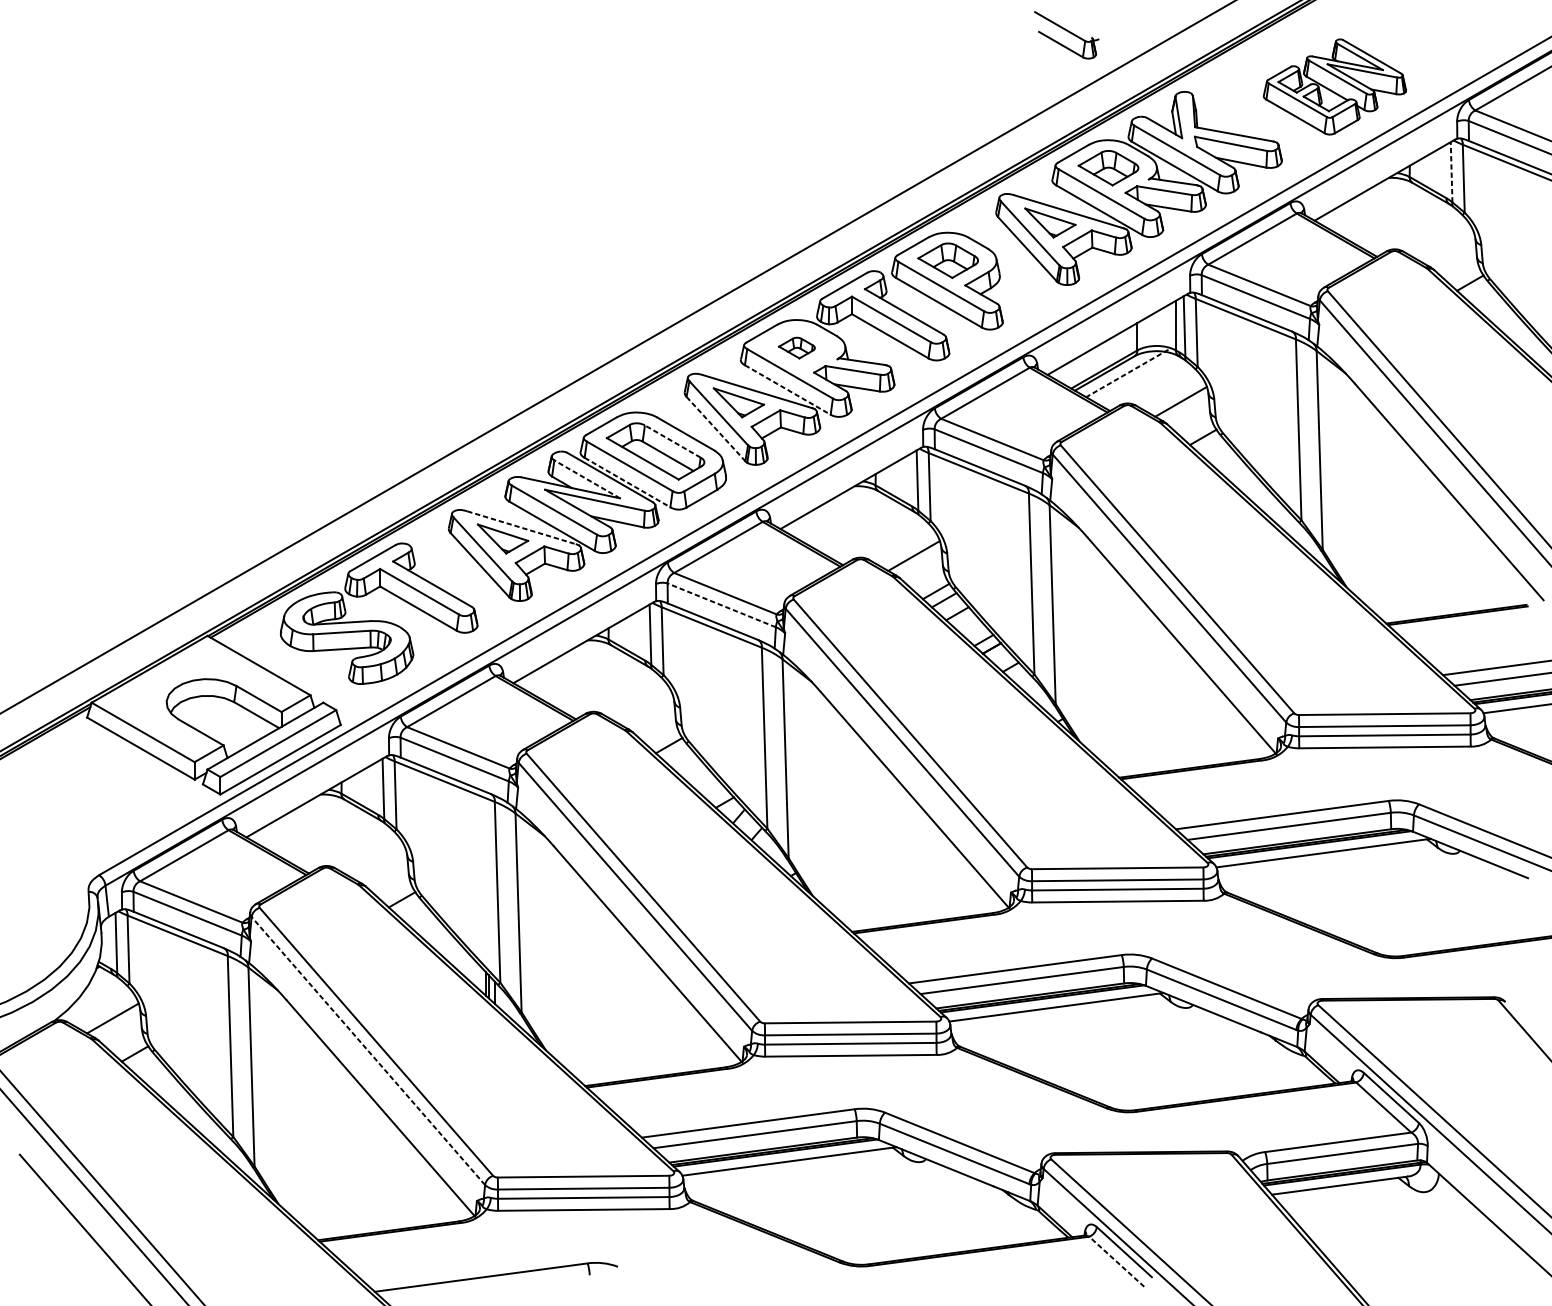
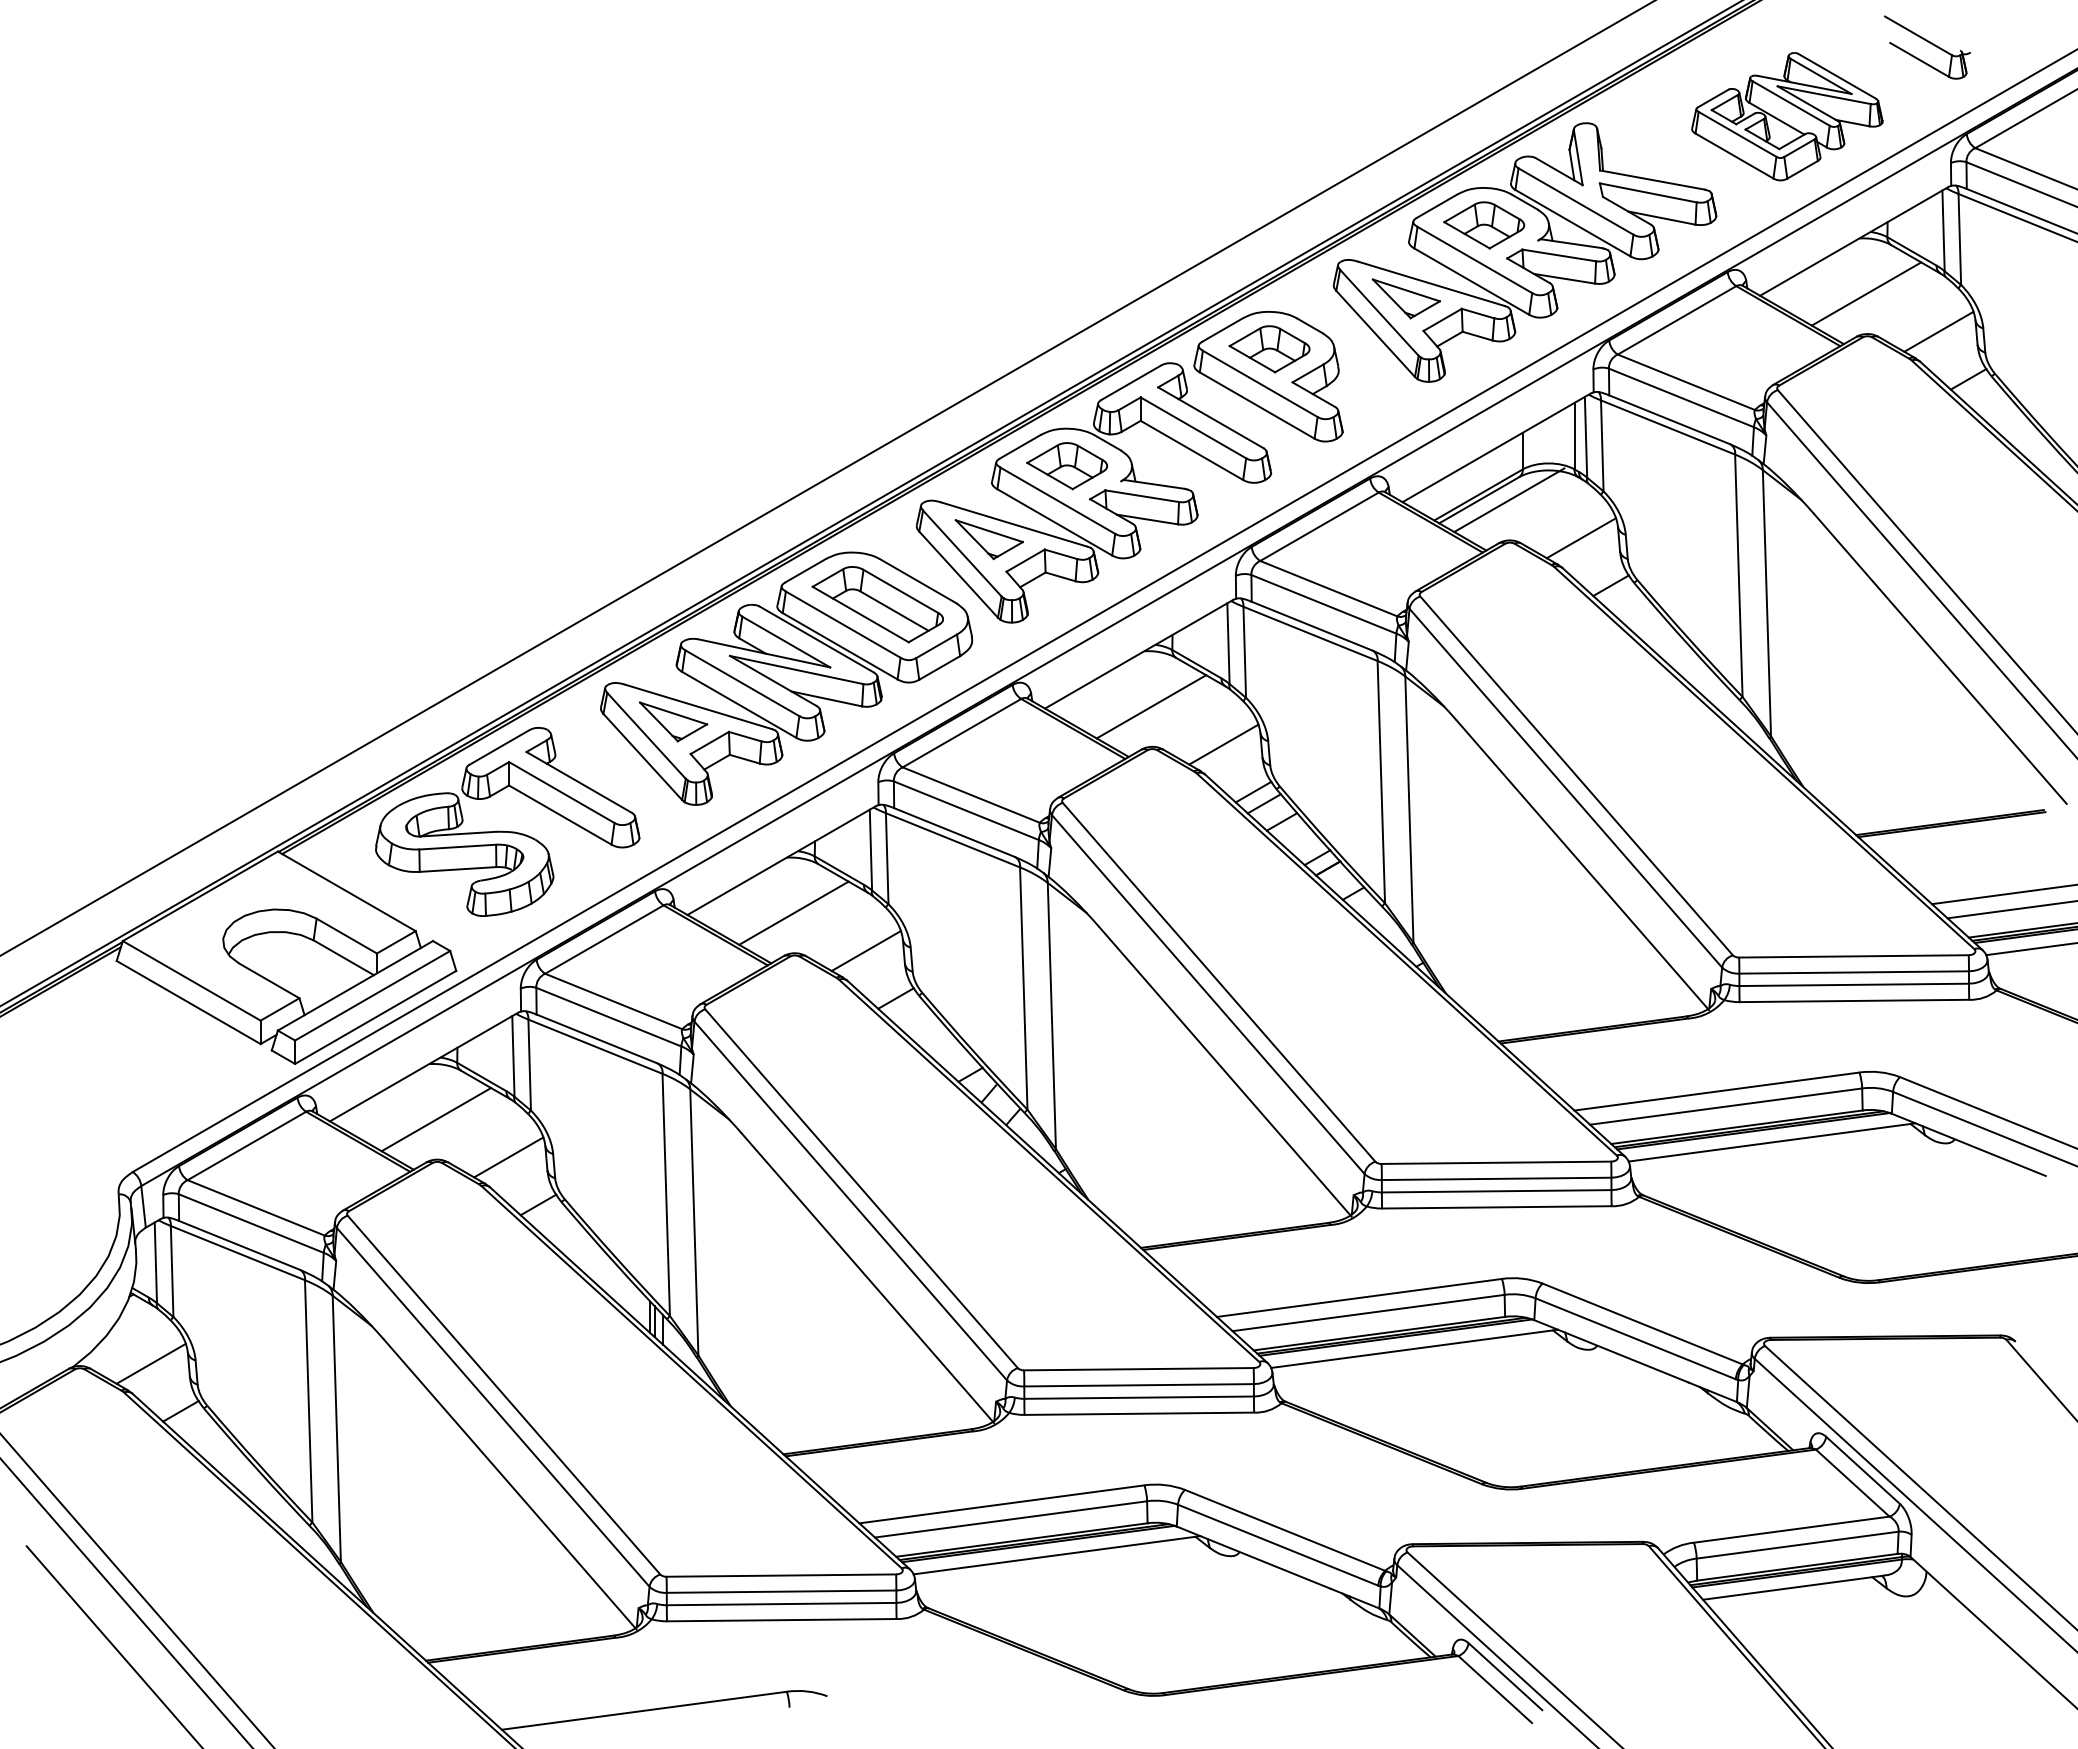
part: (1066, 35) -> (1926, 47), moved
line: (1451, 171) -> (1943, 230), dashed -> solid
line: (1394, 219) -> (1866, 293), added
line: (1447, 247) -> (1938, 331), added
part: (796, 348) -> (1066, 466), size x1.67
line: (1127, 373) -> (1509, 500), dashed -> solid
line: (788, 390) -> (1055, 522), dashed -> solid
line: (715, 429) -> (958, 575), dashed -> solid
line: (672, 441) -> (900, 591), dashed -> solid
line: (587, 479) -> (786, 642), dashed -> solid
line: (627, 482) -> (840, 646), dashed -> solid
line: (860, 527) -> (1151, 706), added
line: (522, 528) -> (699, 707), dashed -> solid
line: (721, 605) -> (965, 810), dashed -> solid
line: (592, 681) -> (793, 912), added
line: (646, 710) -> (865, 951), added
line: (325, 835) -> (436, 1119), added
line: (379, 864) -> (508, 1157), added
line: (368, 1051) -> (493, 1407), dashed -> solid
line: (1116, 1261) -> (1495, 1689), dashed -> solid

